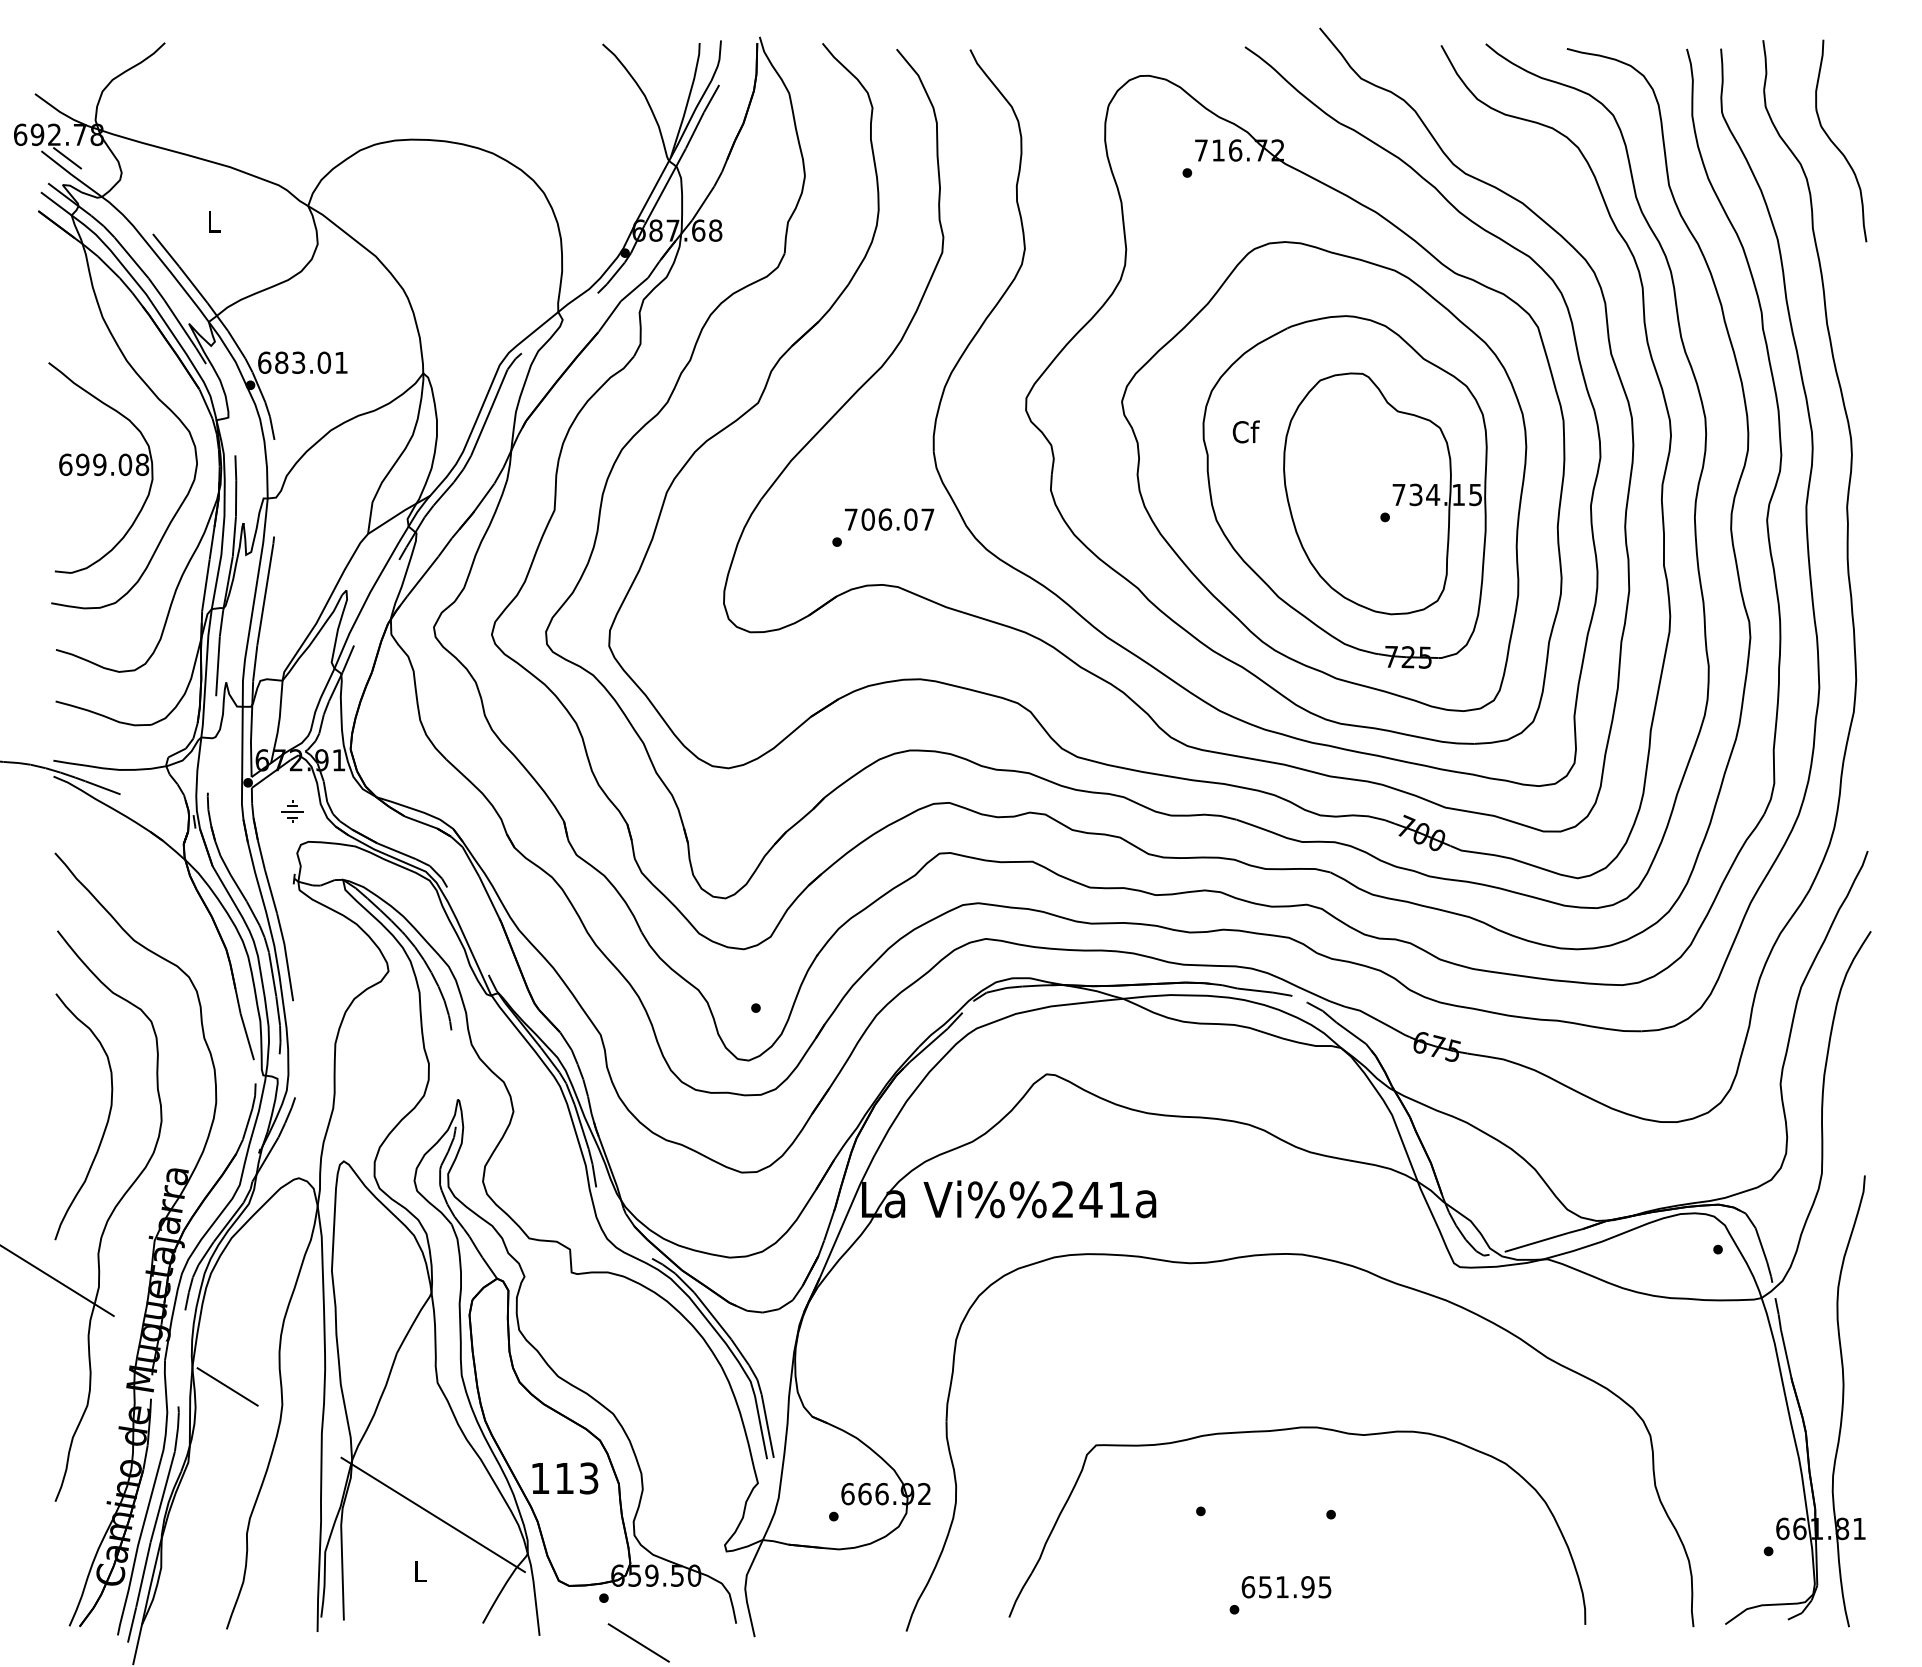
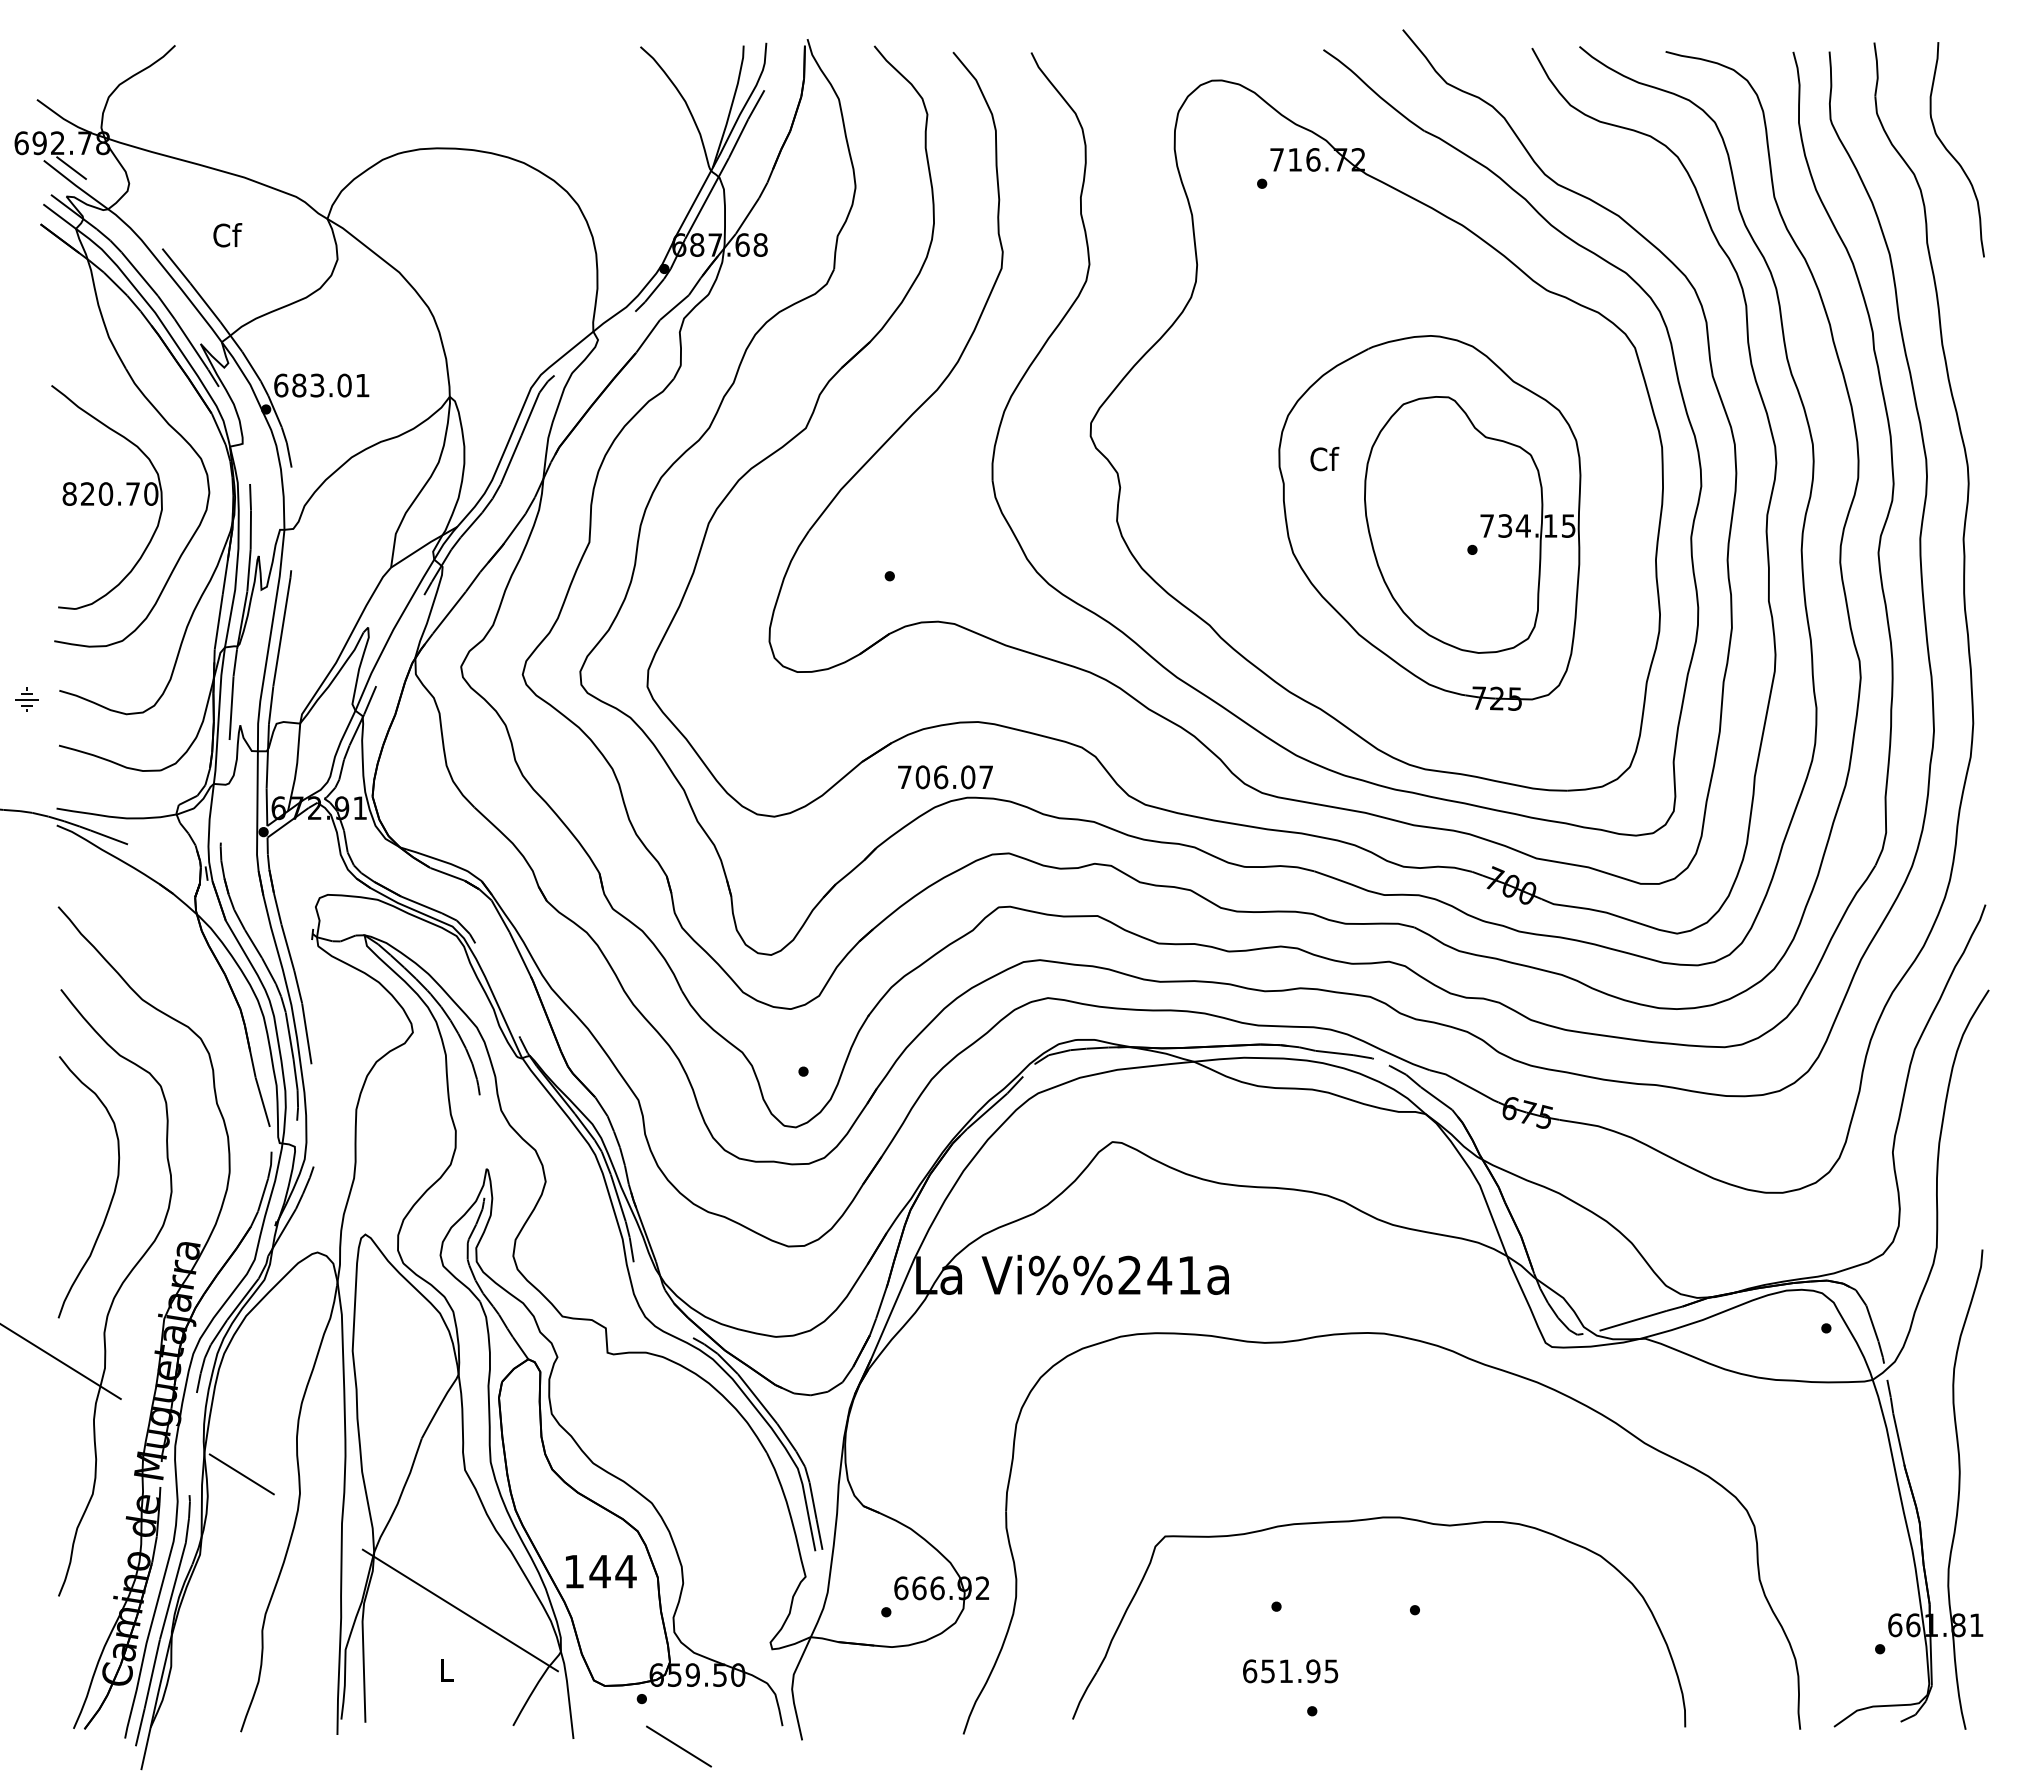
text: (214, 221) -> (227, 235), L -> Cf
text: (104, 464) -> (110, 493), 699.08 -> 820.70
part: (1324, 476) -> (1407, 506), removed
text: (889, 519) -> (945, 777), moved
part: (292, 811) -> (26, 699), moved
text: (576, 1478) -> (612, 1571), 113 -> 144
text: (1286, 1587) -> (1290, 1671), moved

